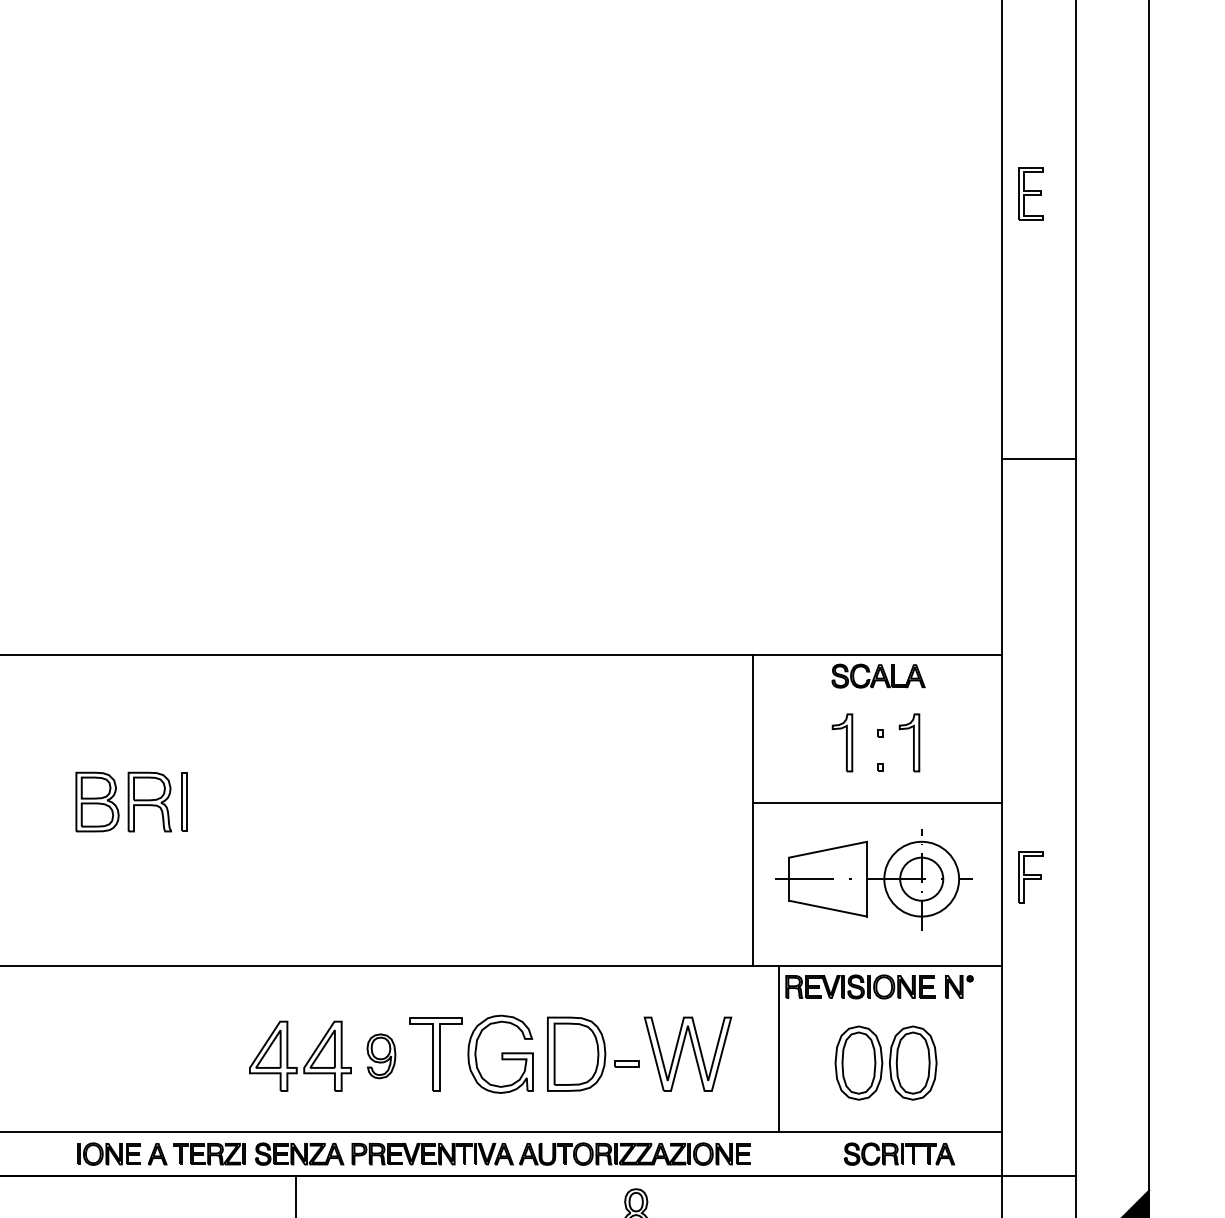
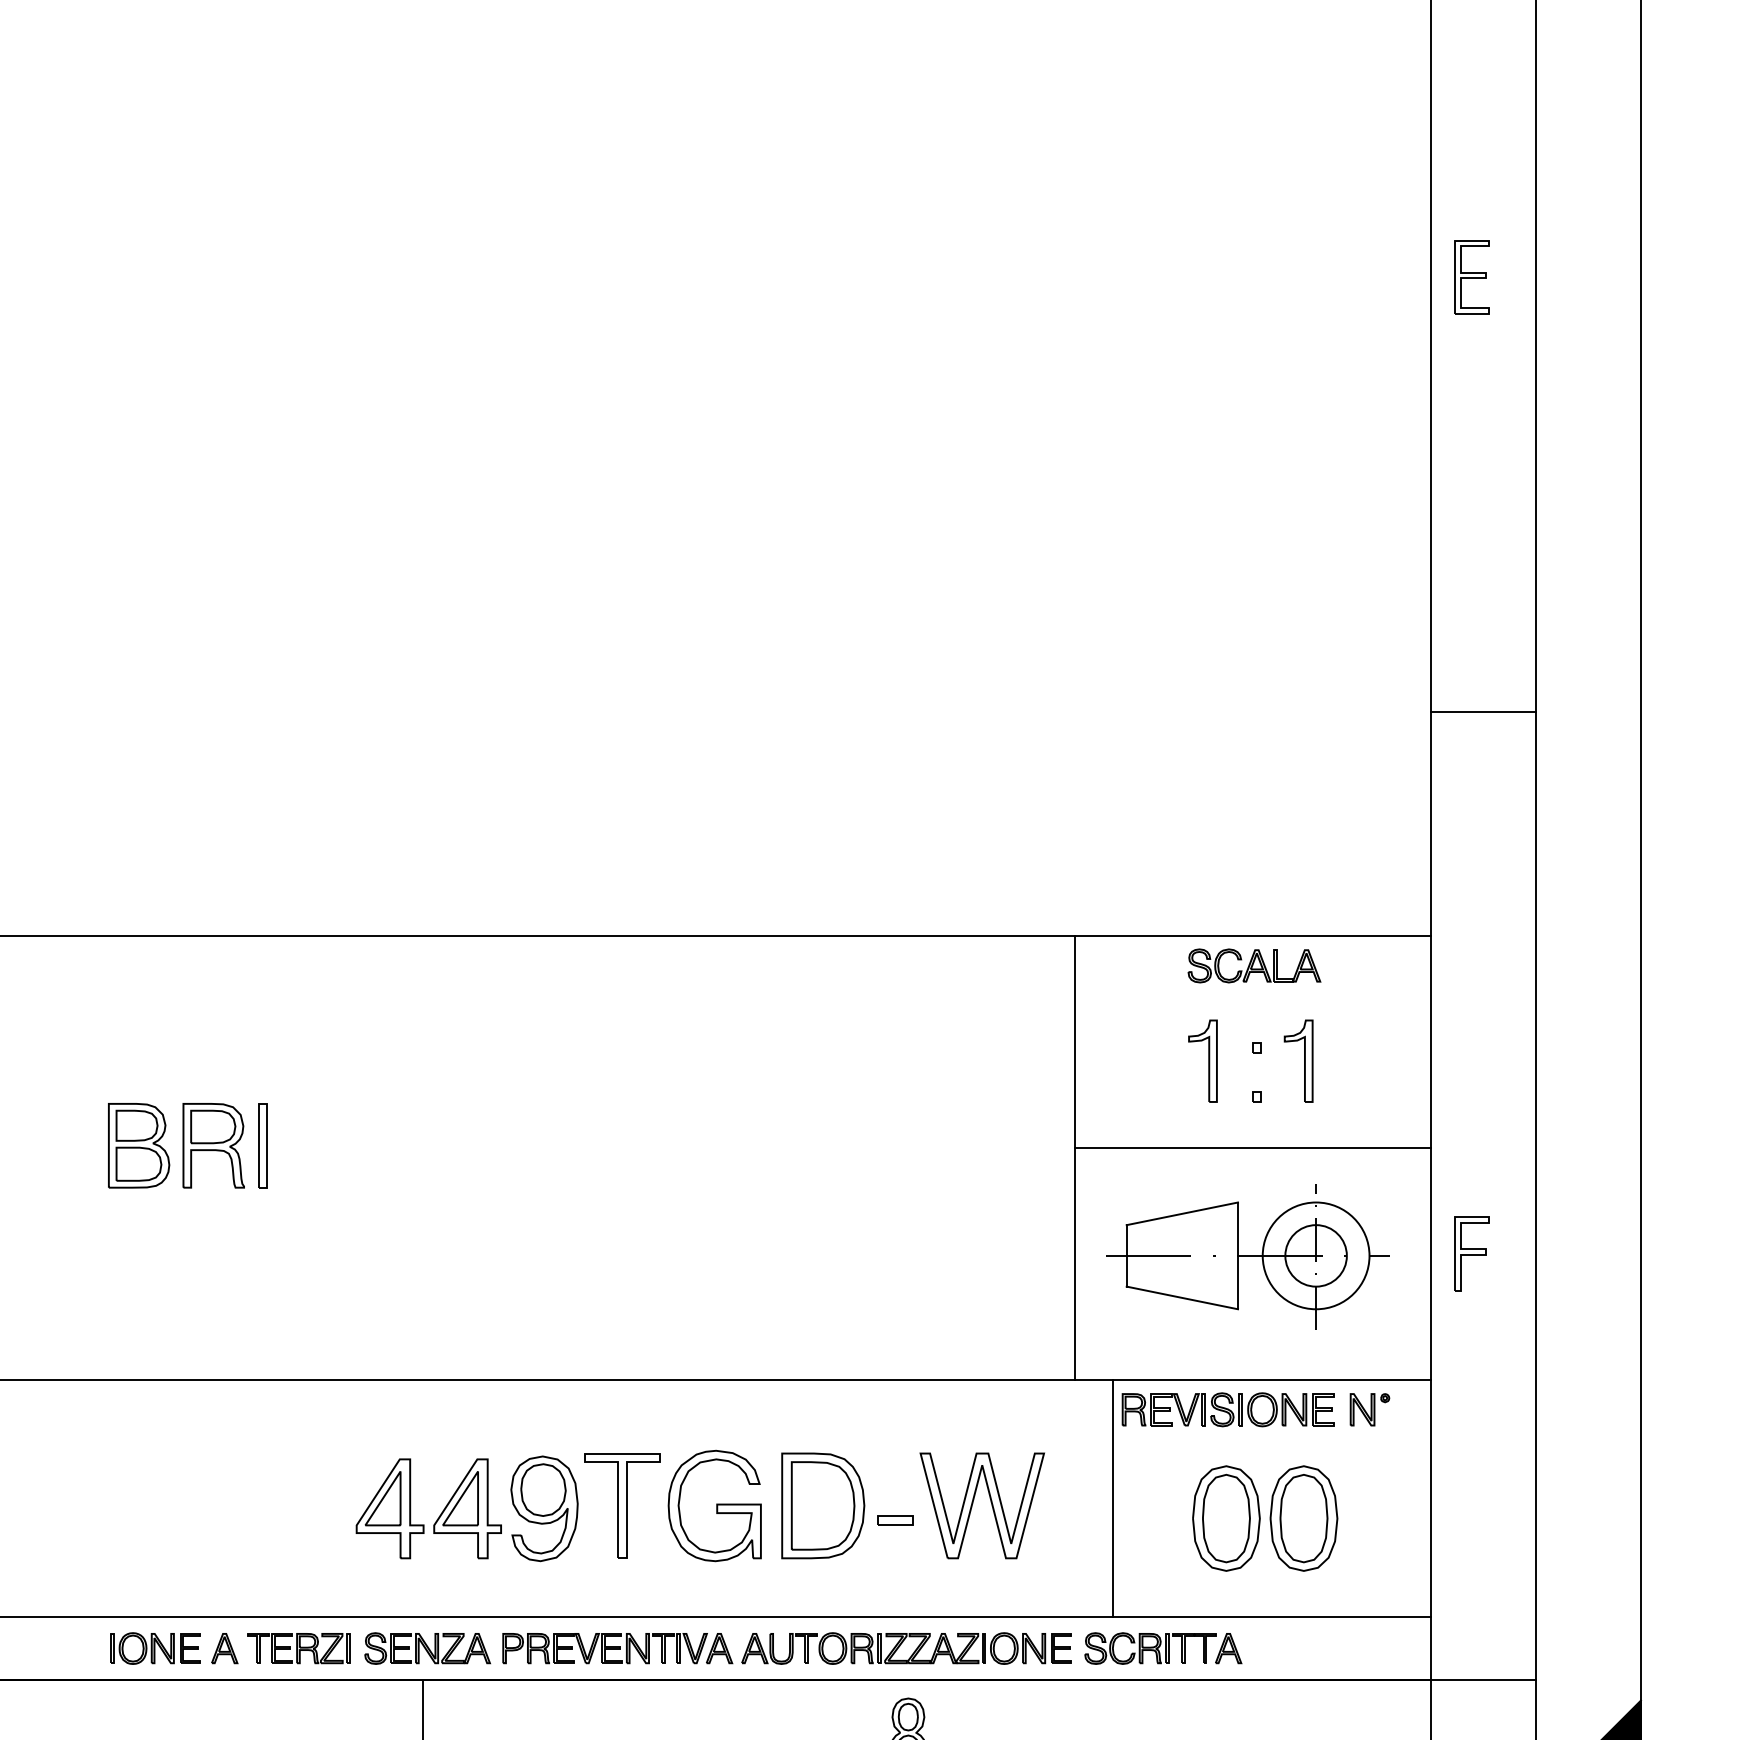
line: (1038, 459) -> (1483, 712), moved
part: (381, 1056) -> (544, 1508), size x1.67
part: (899, 1154) -> (1163, 1648), moved

